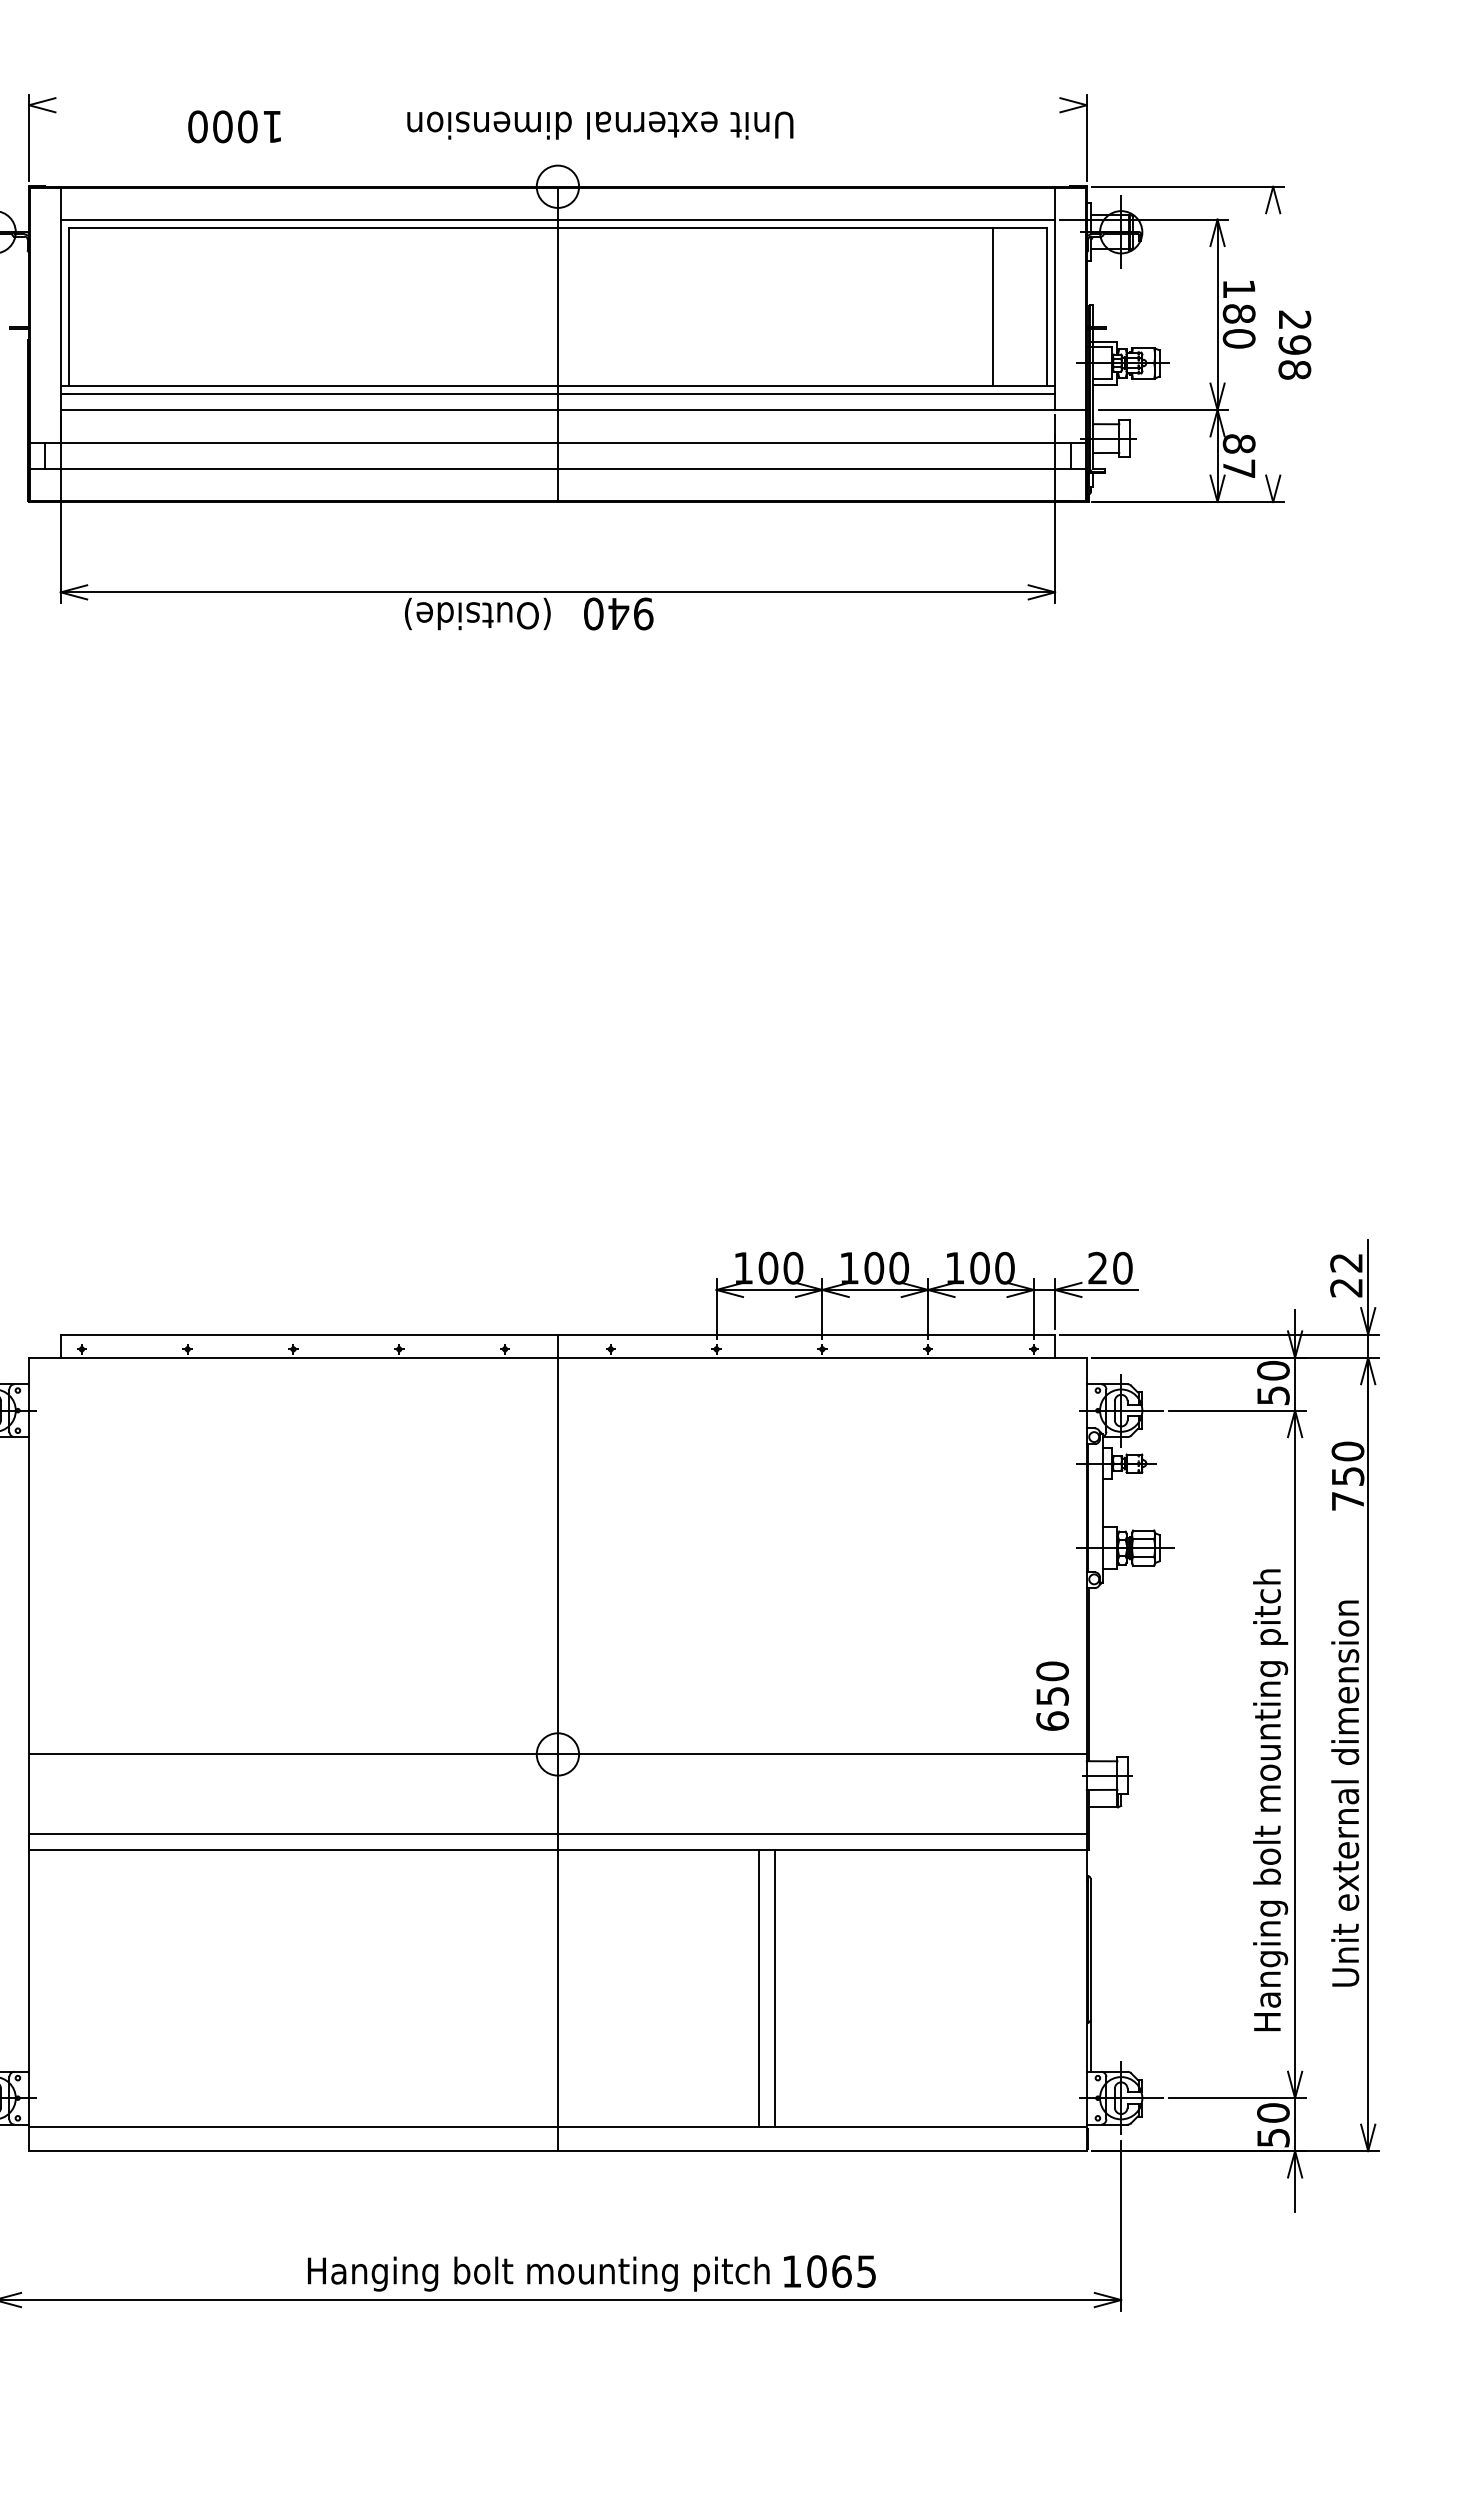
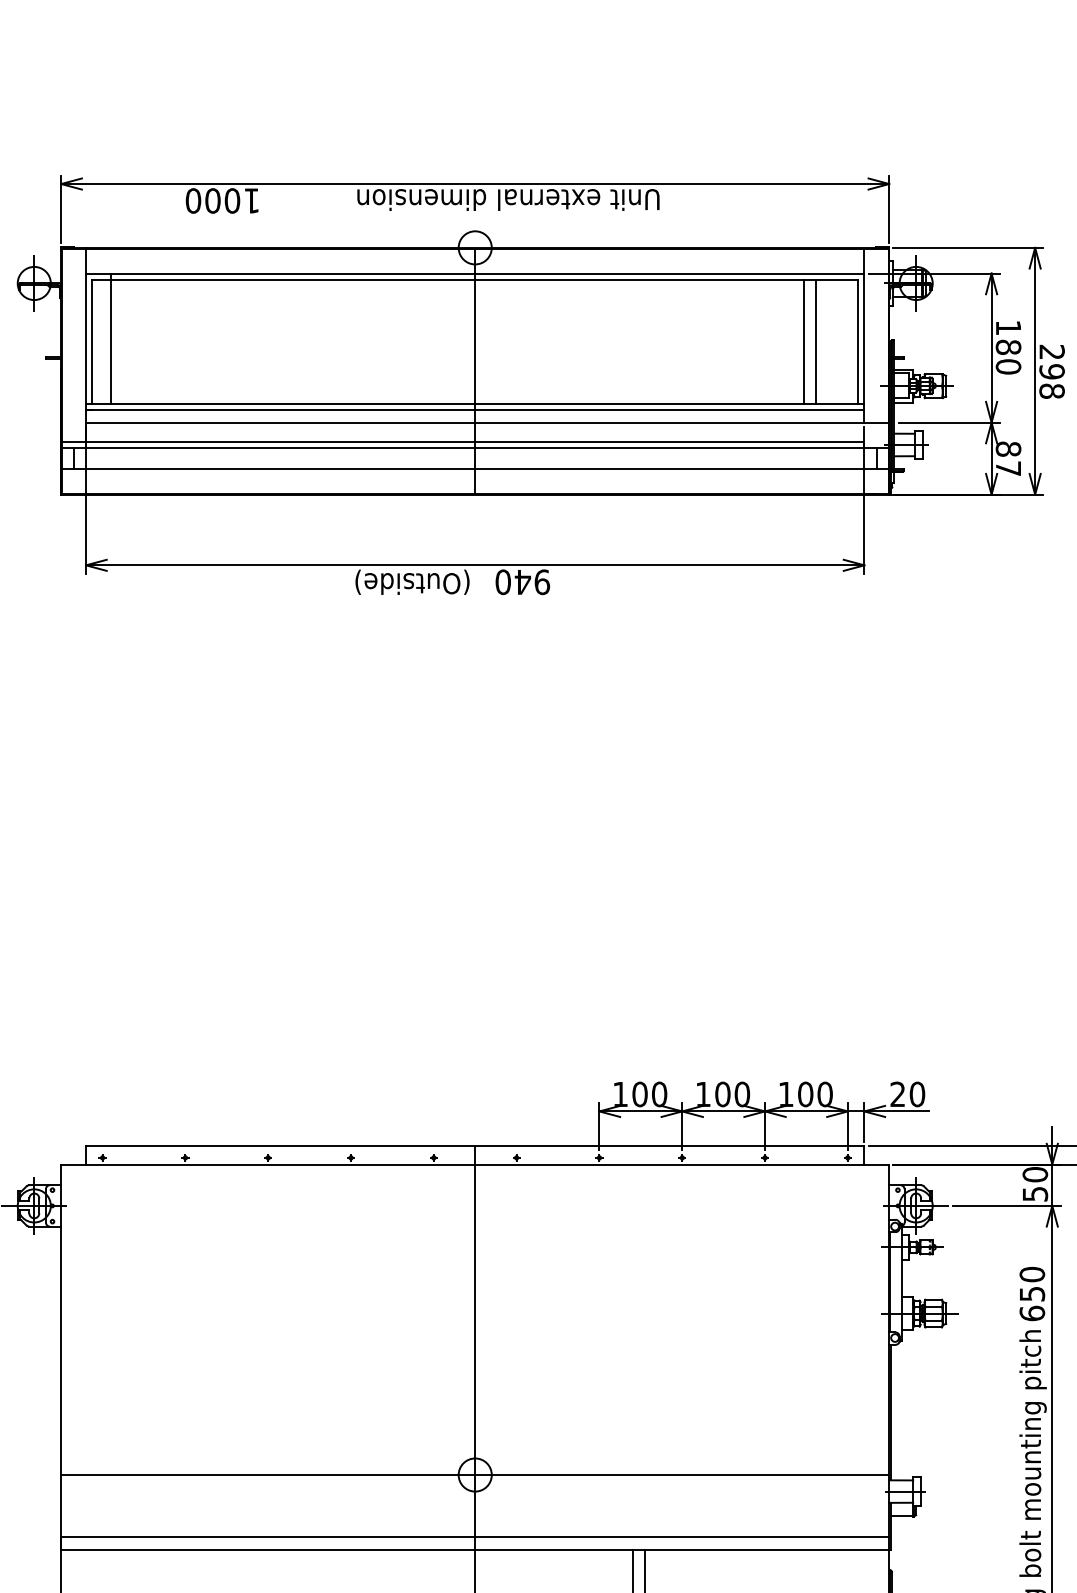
line: (557, 105) -> (474, 184), added
line: (92, 302) -> (110, 338), added
line: (977, 306) -> (803, 341), added
line: (1273, 344) -> (1035, 371), added
line: (542, 434) -> (463, 441), added
text: (1052, 1695) -> (1032, 1293), moved

